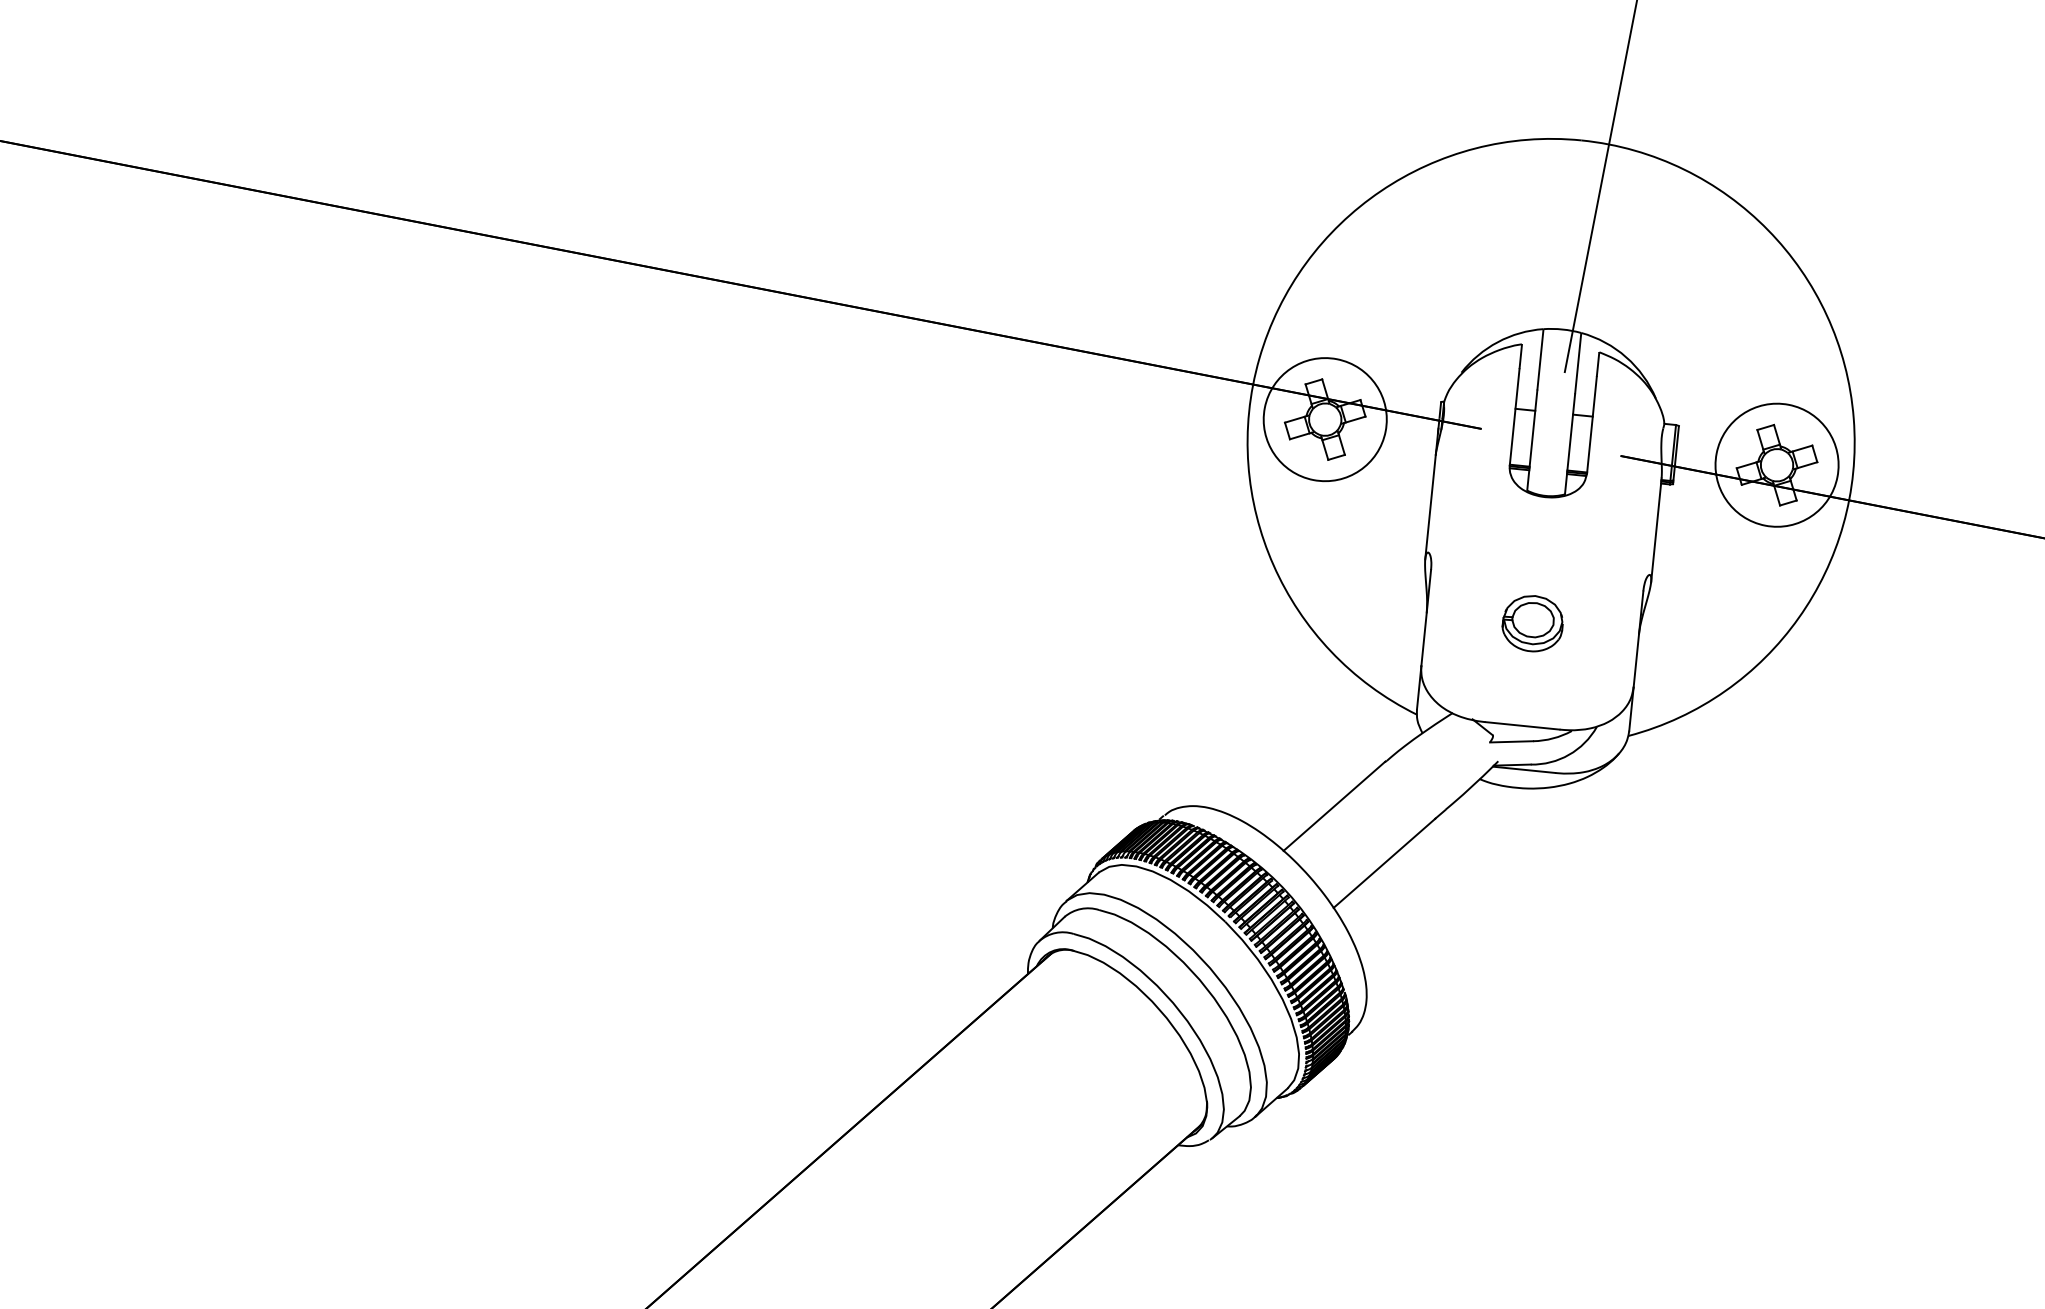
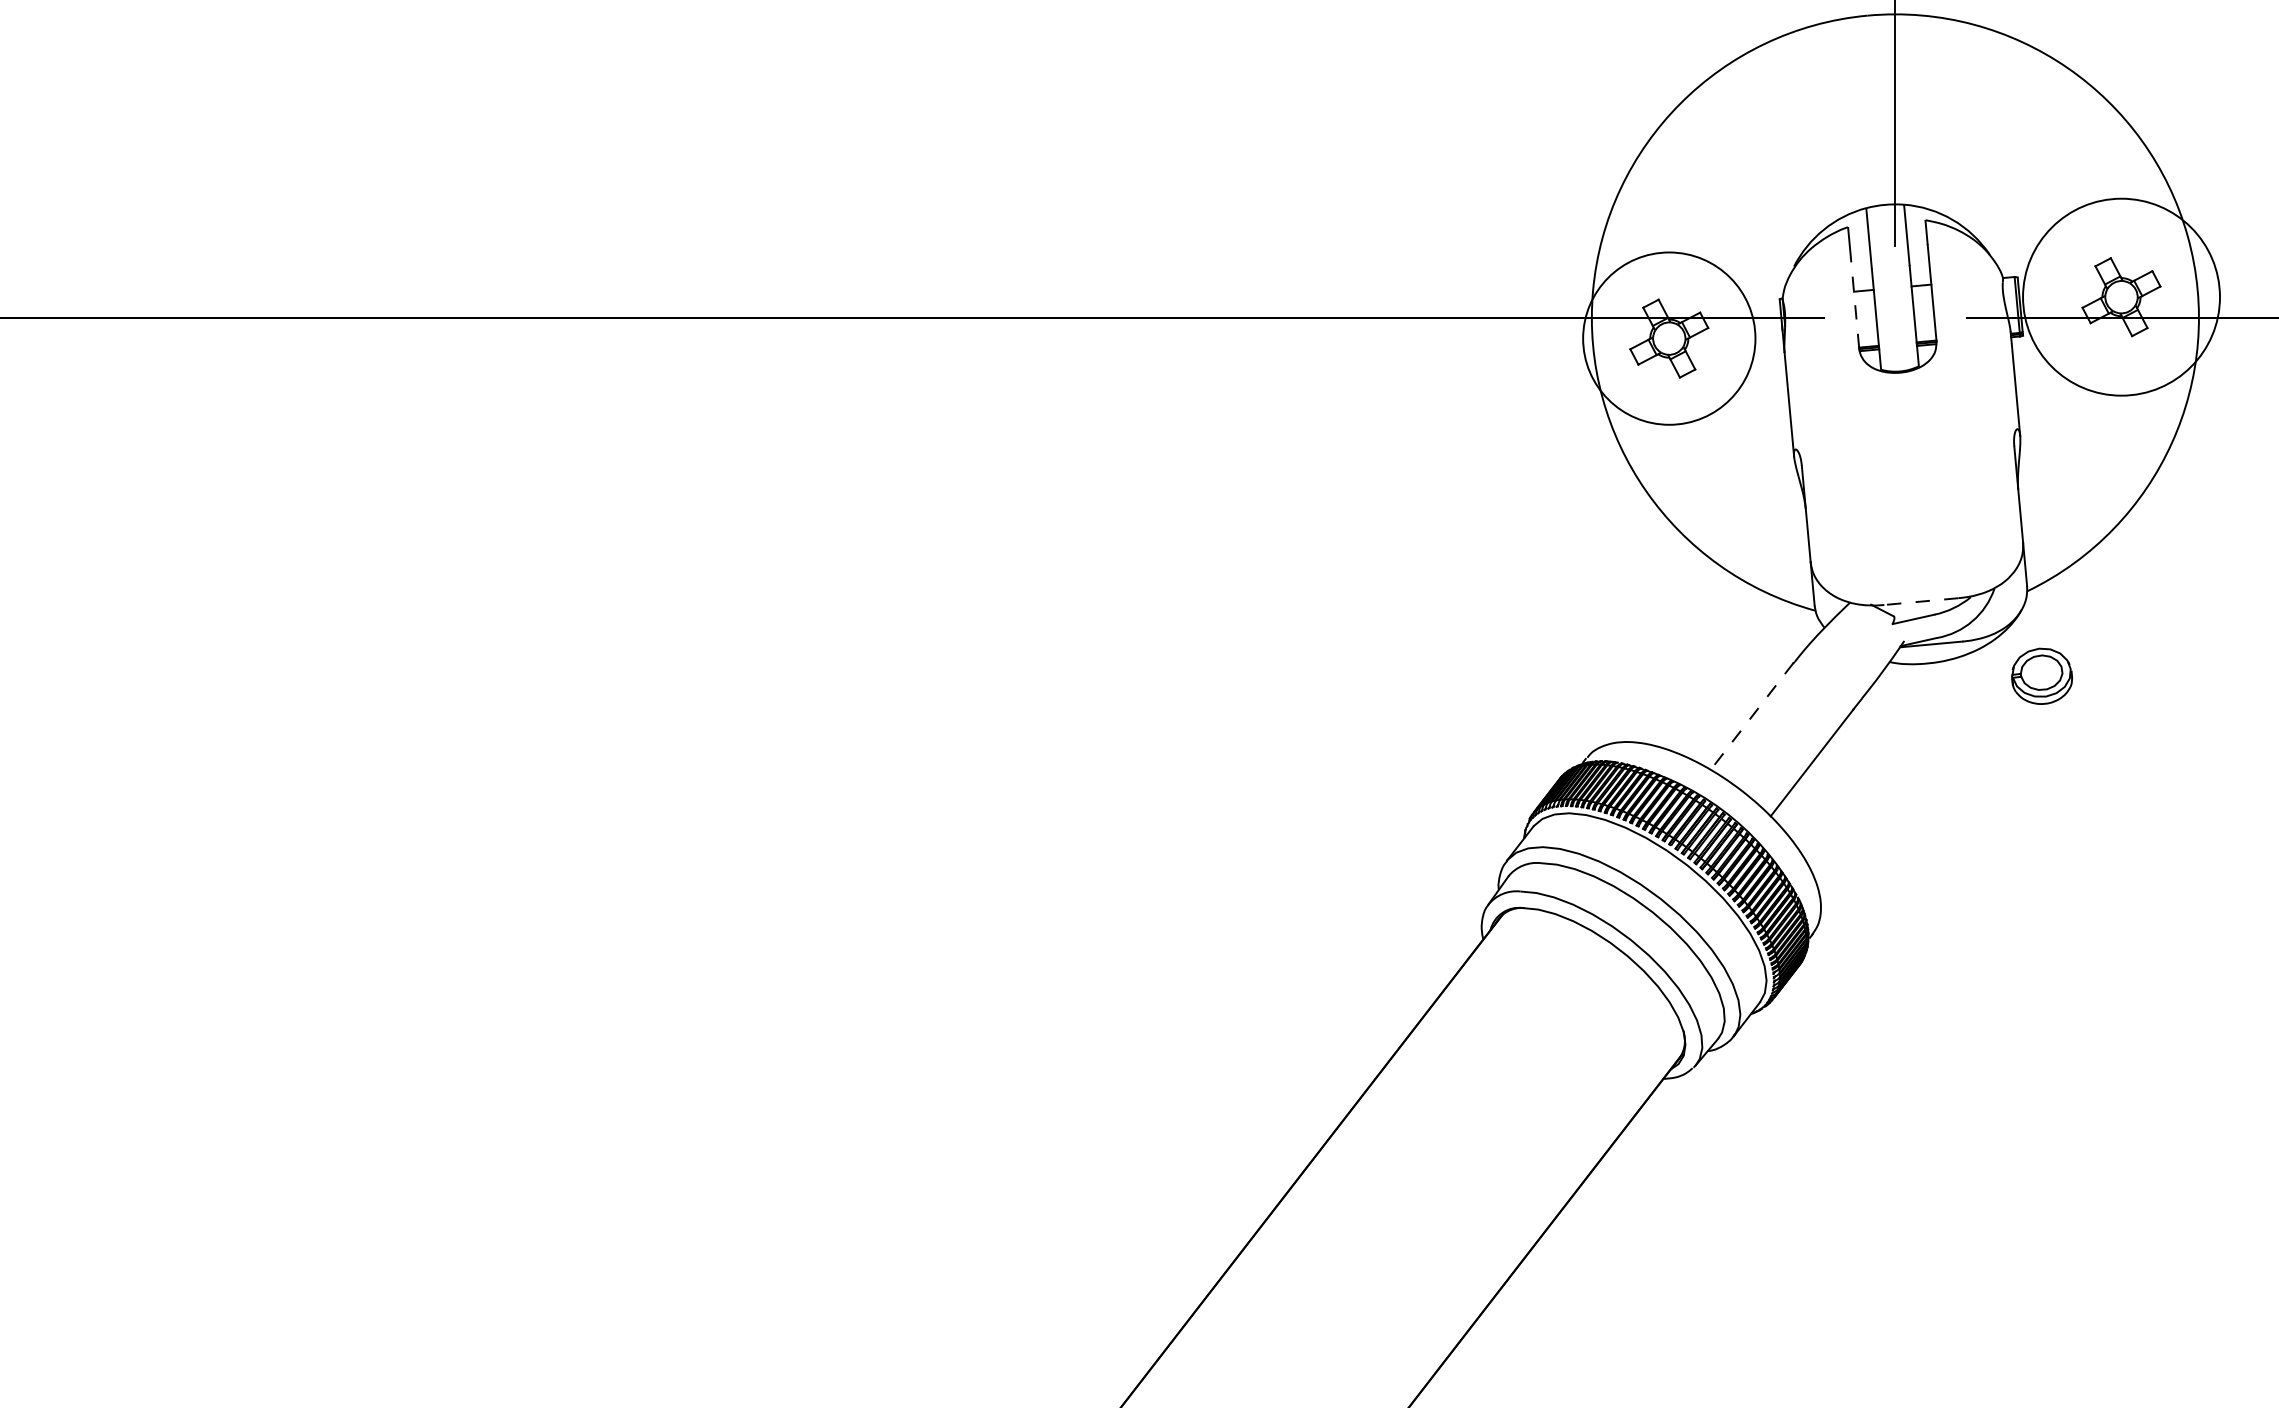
line: (1514, 416) -> (1854, 299), solid -> dashed
circle: (1324, 419) -> (1668, 338), size x1.4
circle: (1777, 464) -> (2121, 296), size x1.6
part: (1533, 622) -> (2042, 675), moved
line: (1521, 725) -> (1920, 601), solid -> dashed
line: (1334, 806) -> (1752, 716), solid -> dashed

